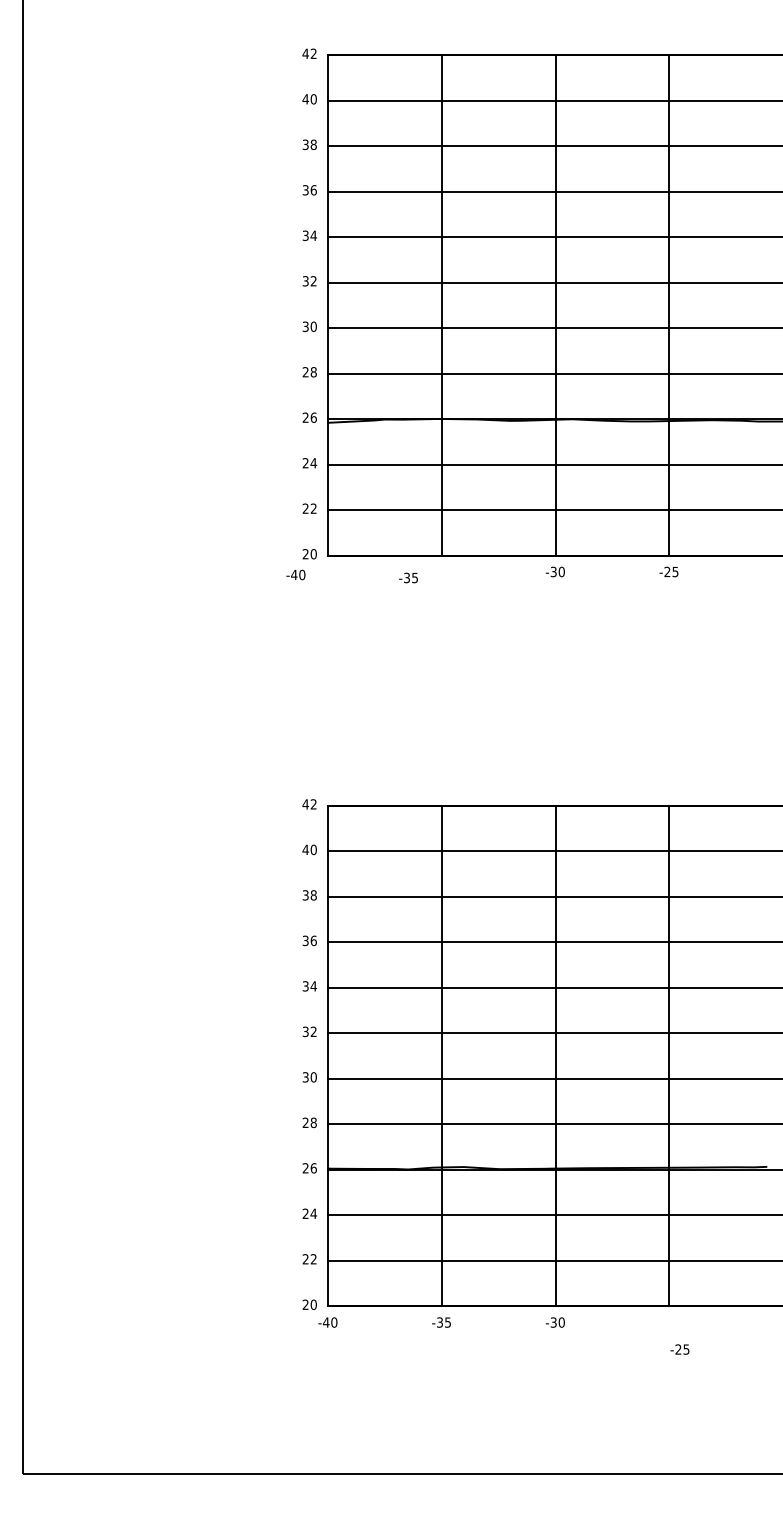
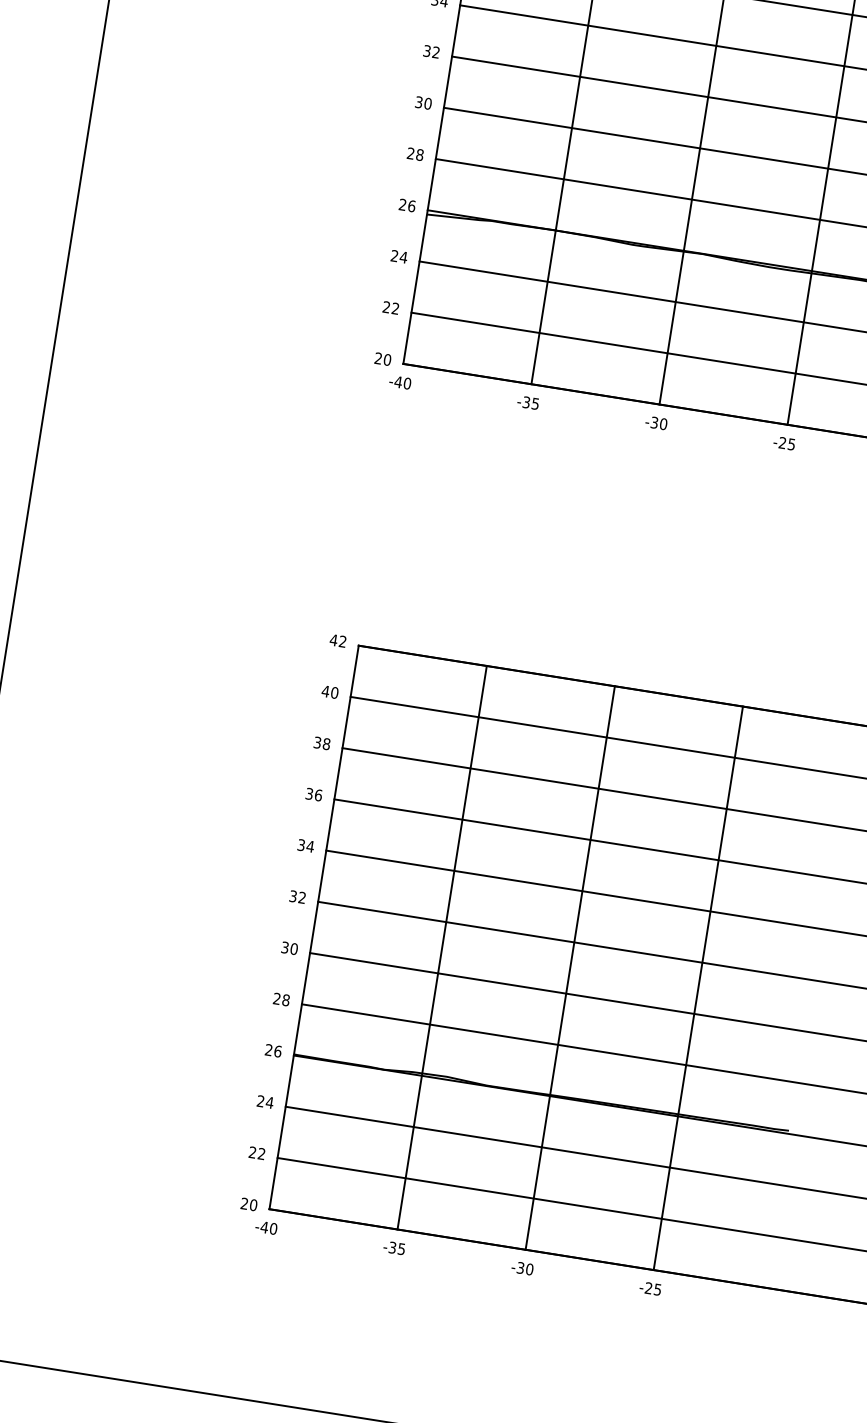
text: (295, 574) -> (399, 381), moved
text: (408, 577) -> (528, 402), moved
text: (679, 1349) -> (649, 1288), moved

